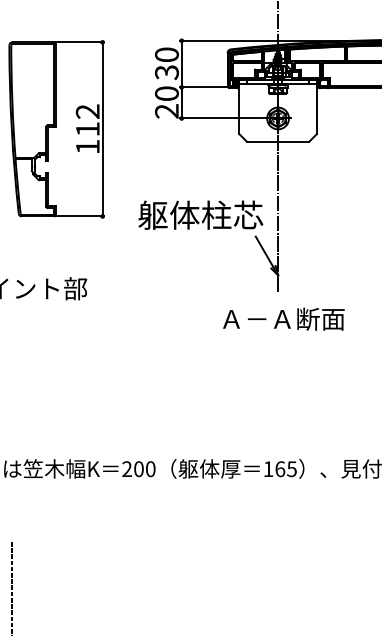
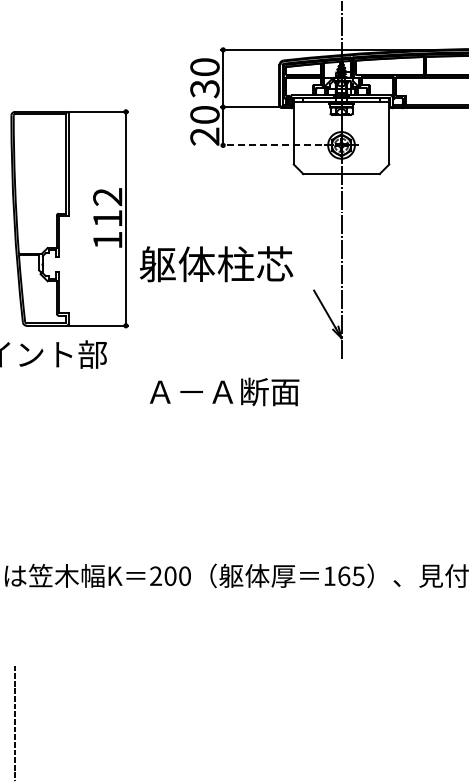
line: (221, 118) -> (271, 145), solid -> dashed
part: (56, 129) -> (69, 218), moved
text: (200, 215) -> (216, 264), moved
text: (283, 318) -> (224, 391), moved

